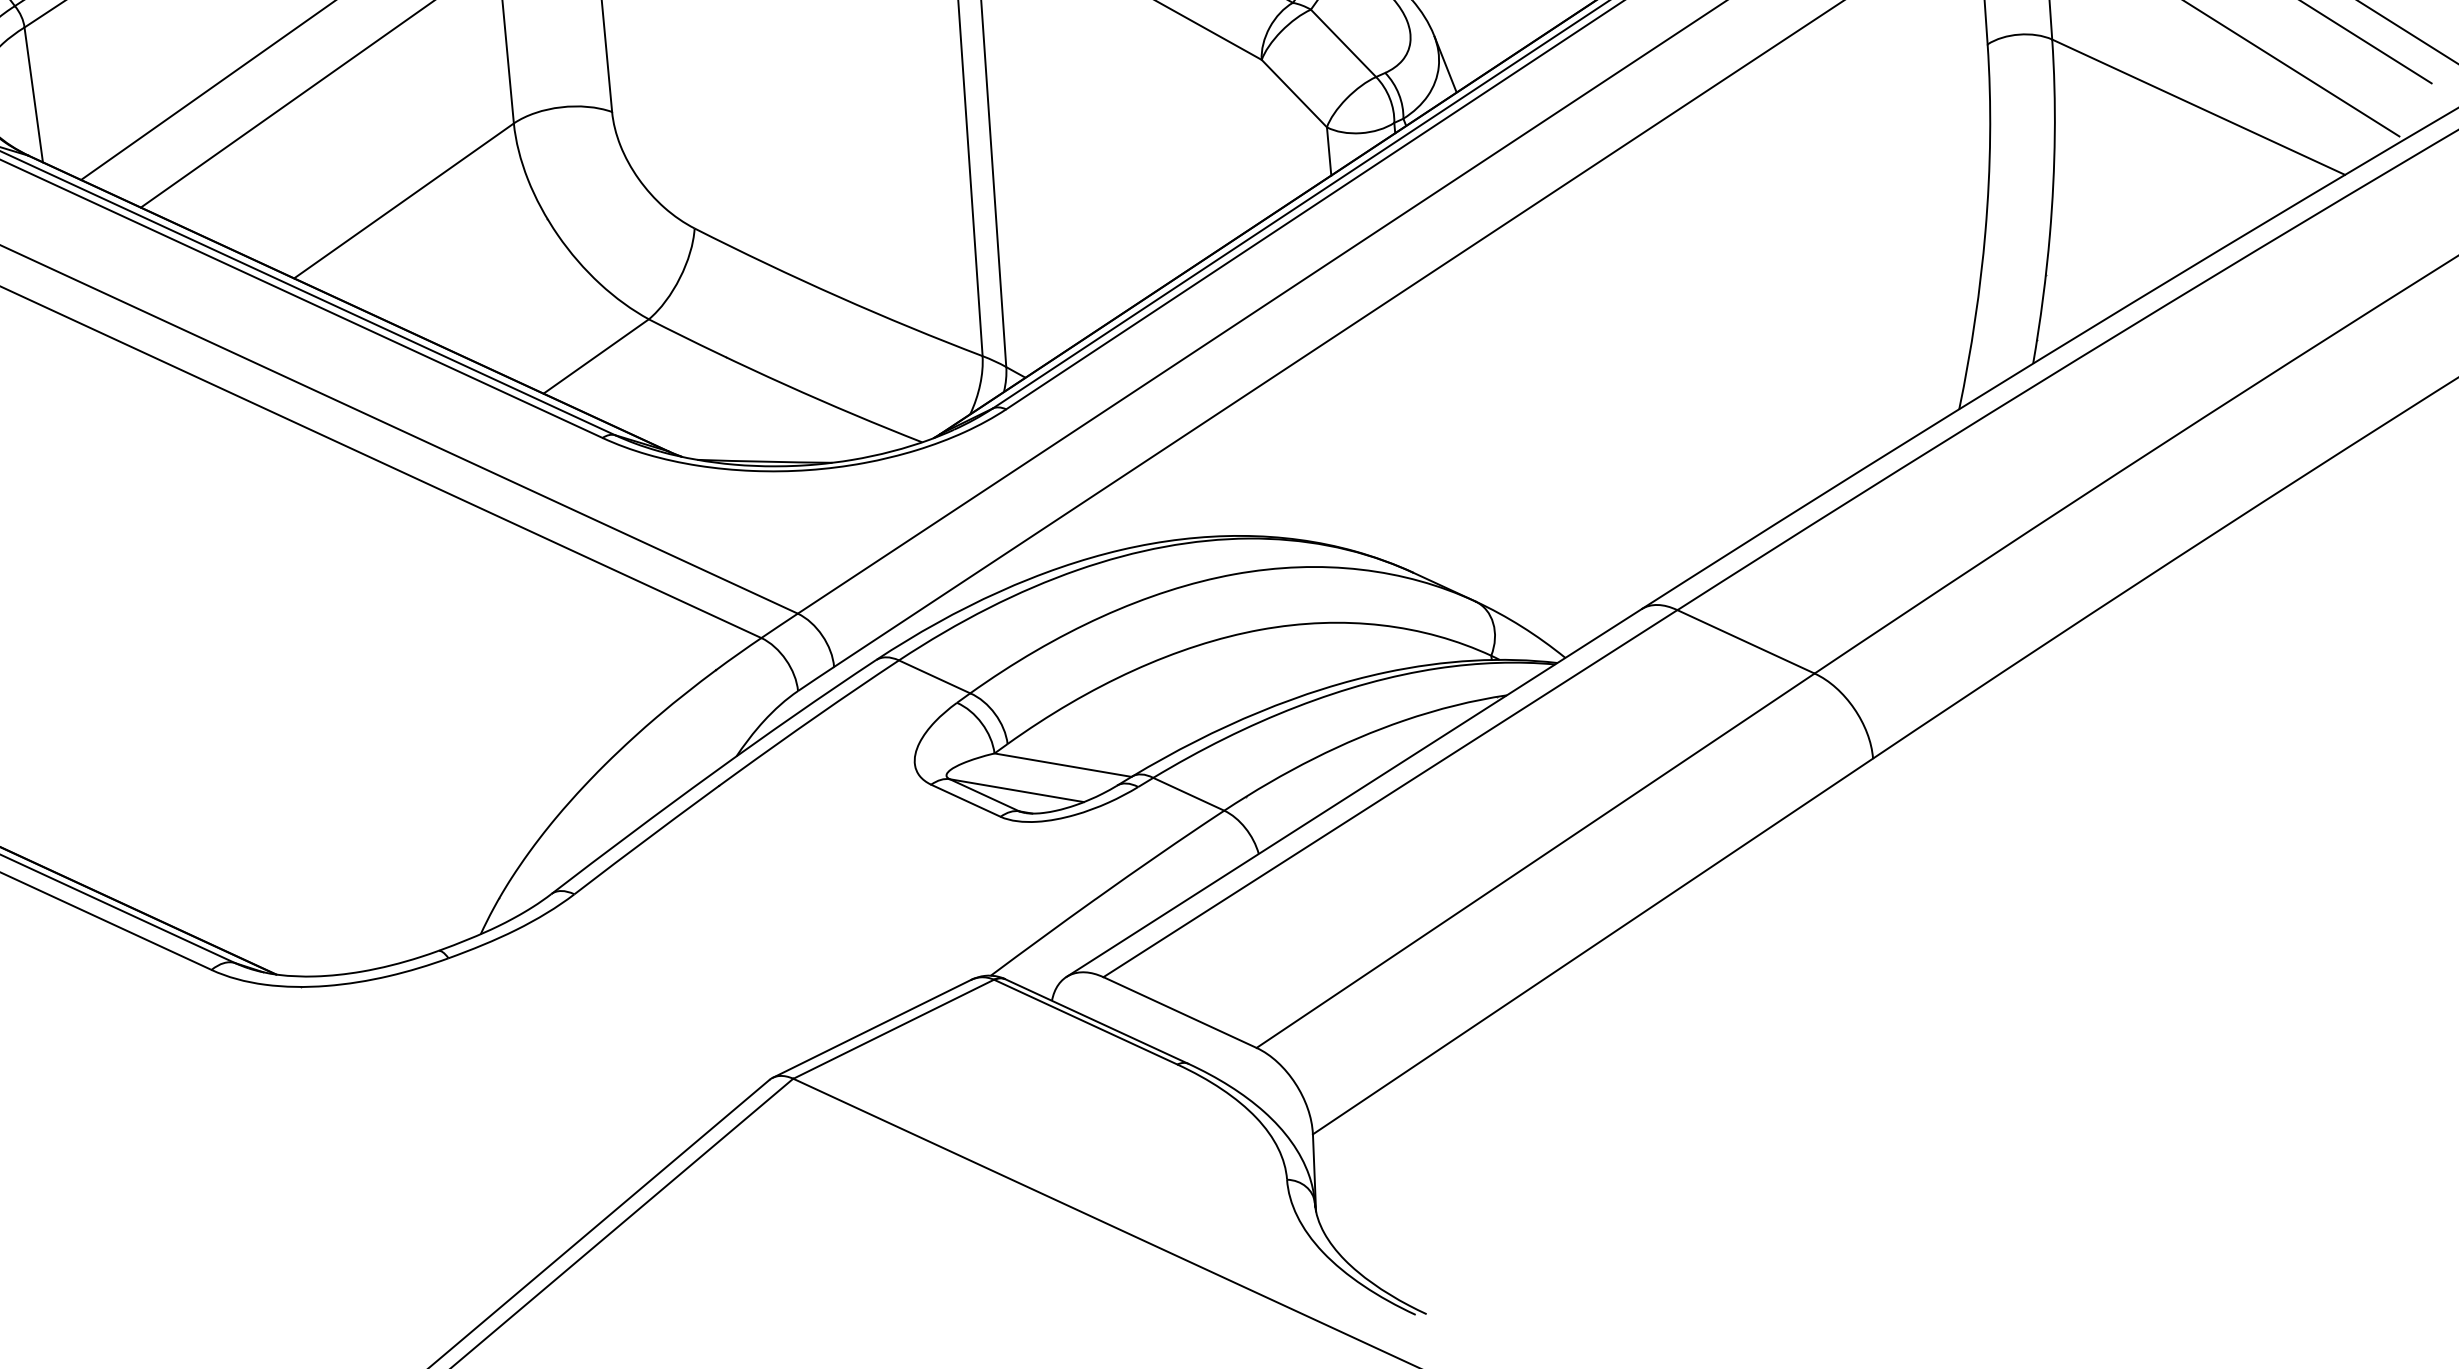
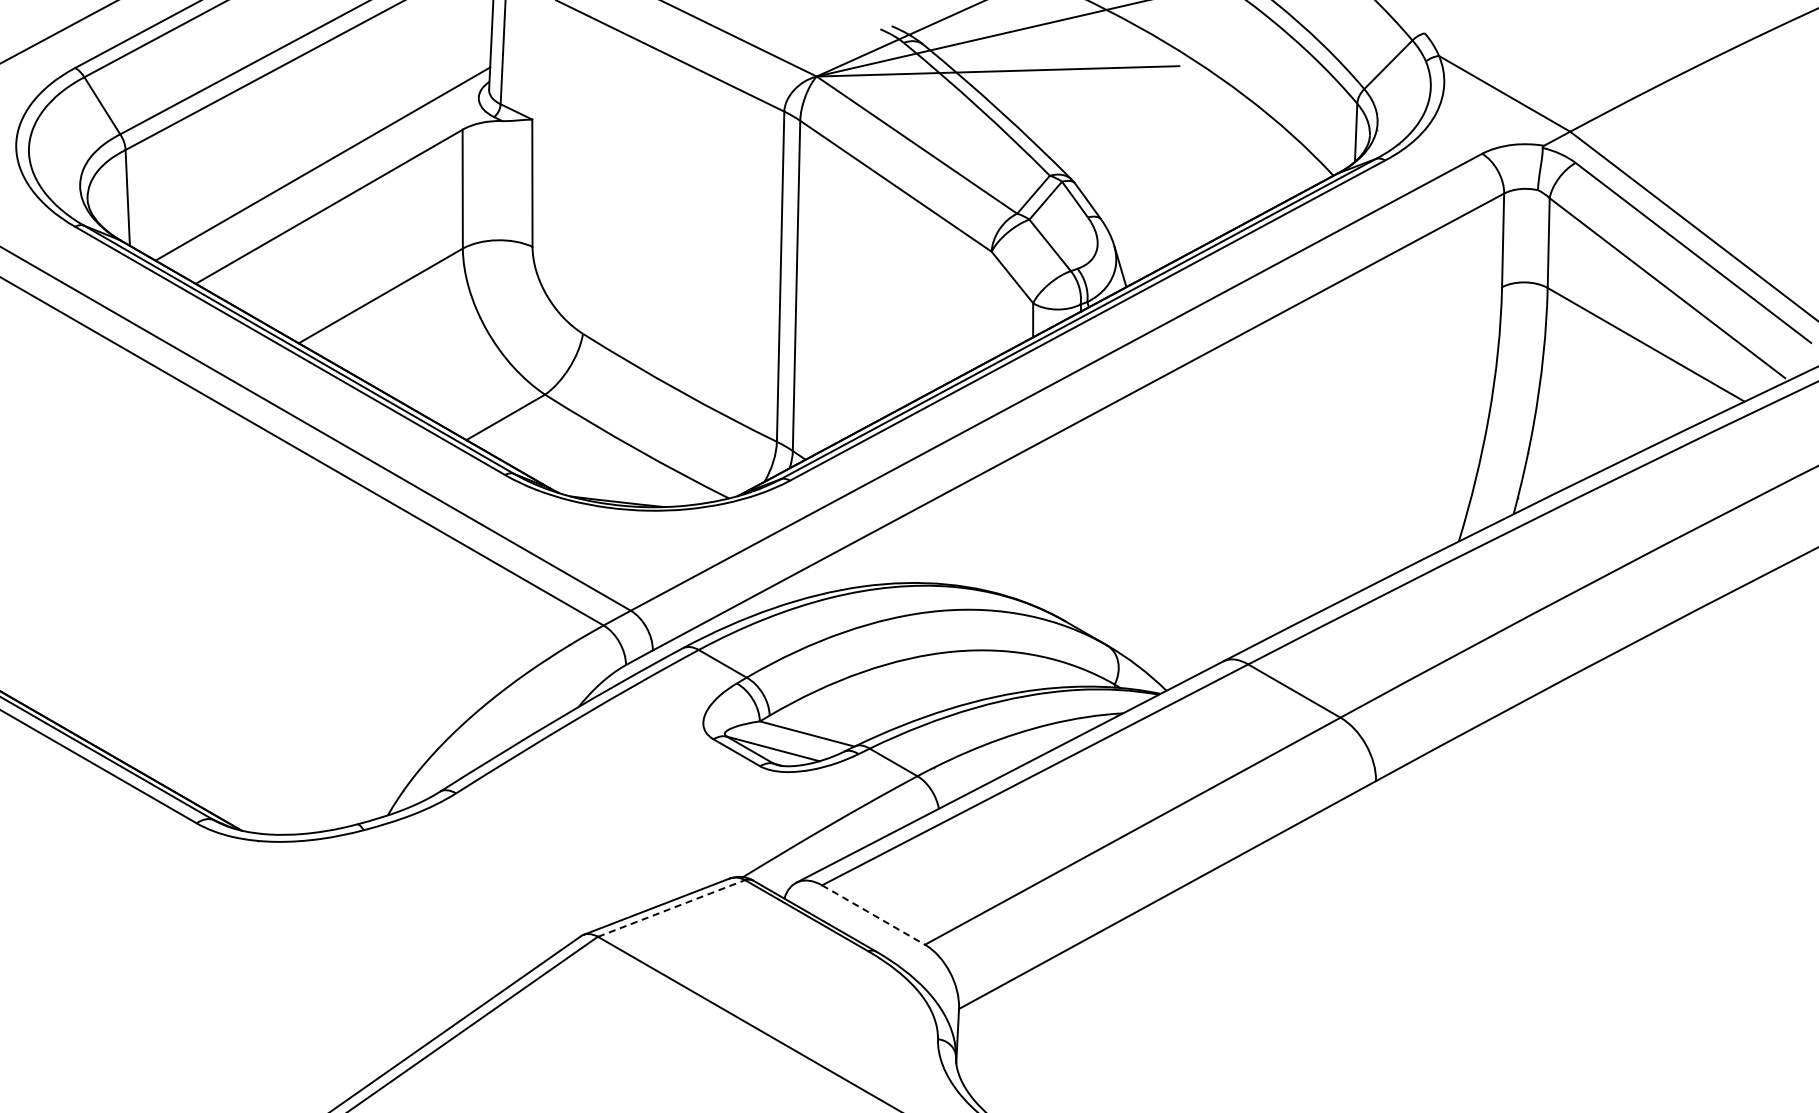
line: (1180, 1013) -> (873, 915), solid -> dashed
line: (893, 1029) -> (671, 908), solid -> dashed

